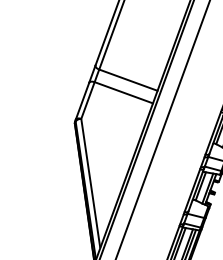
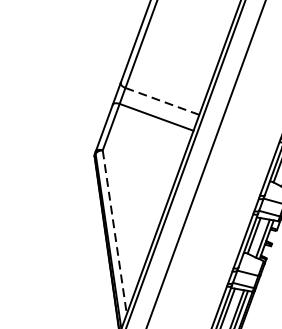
line: (128, 80) -> (162, 101), solid -> dashed
line: (90, 184) -> (114, 233), solid -> dashed

